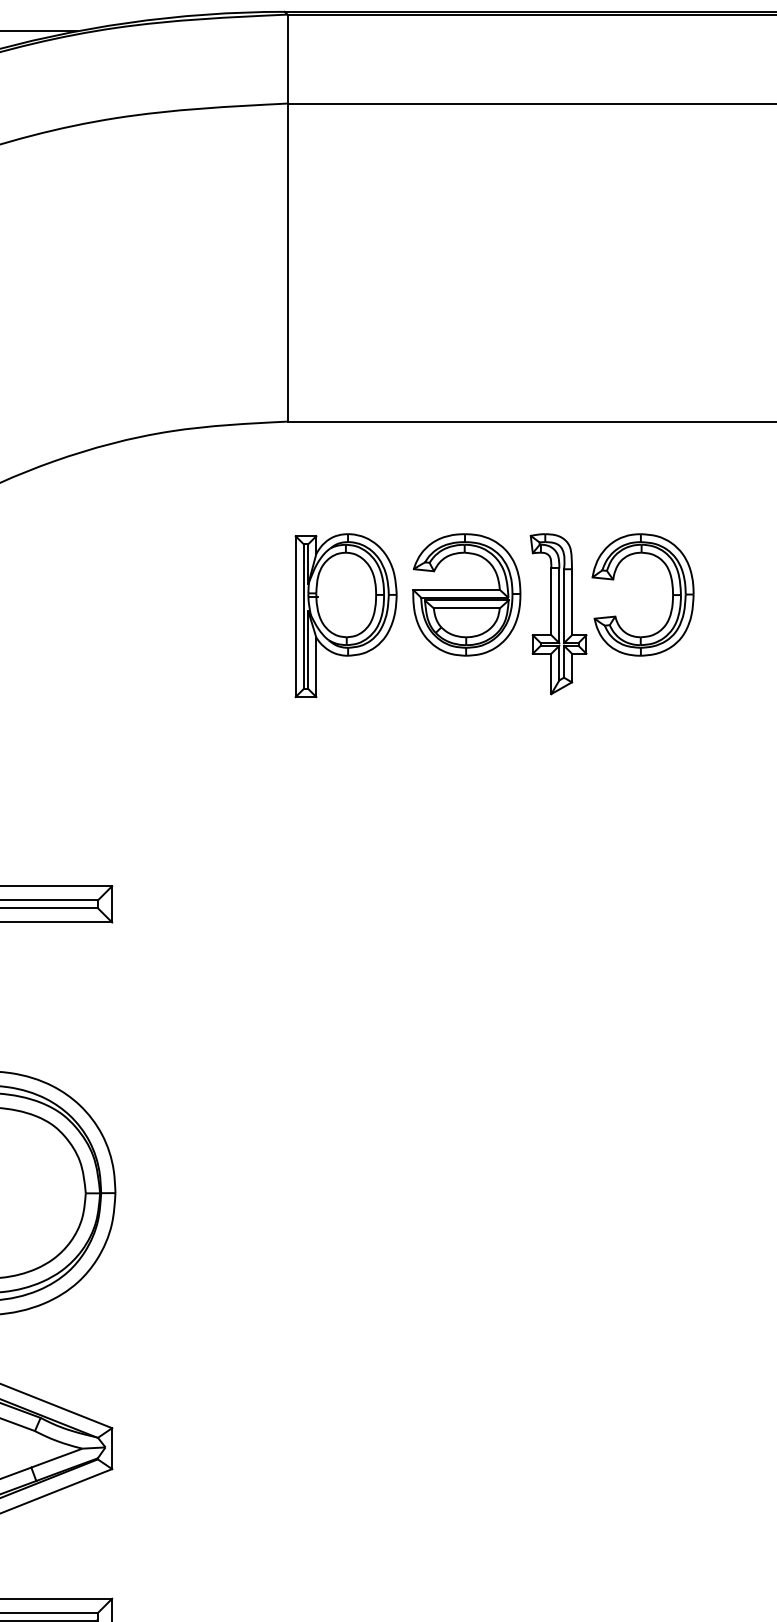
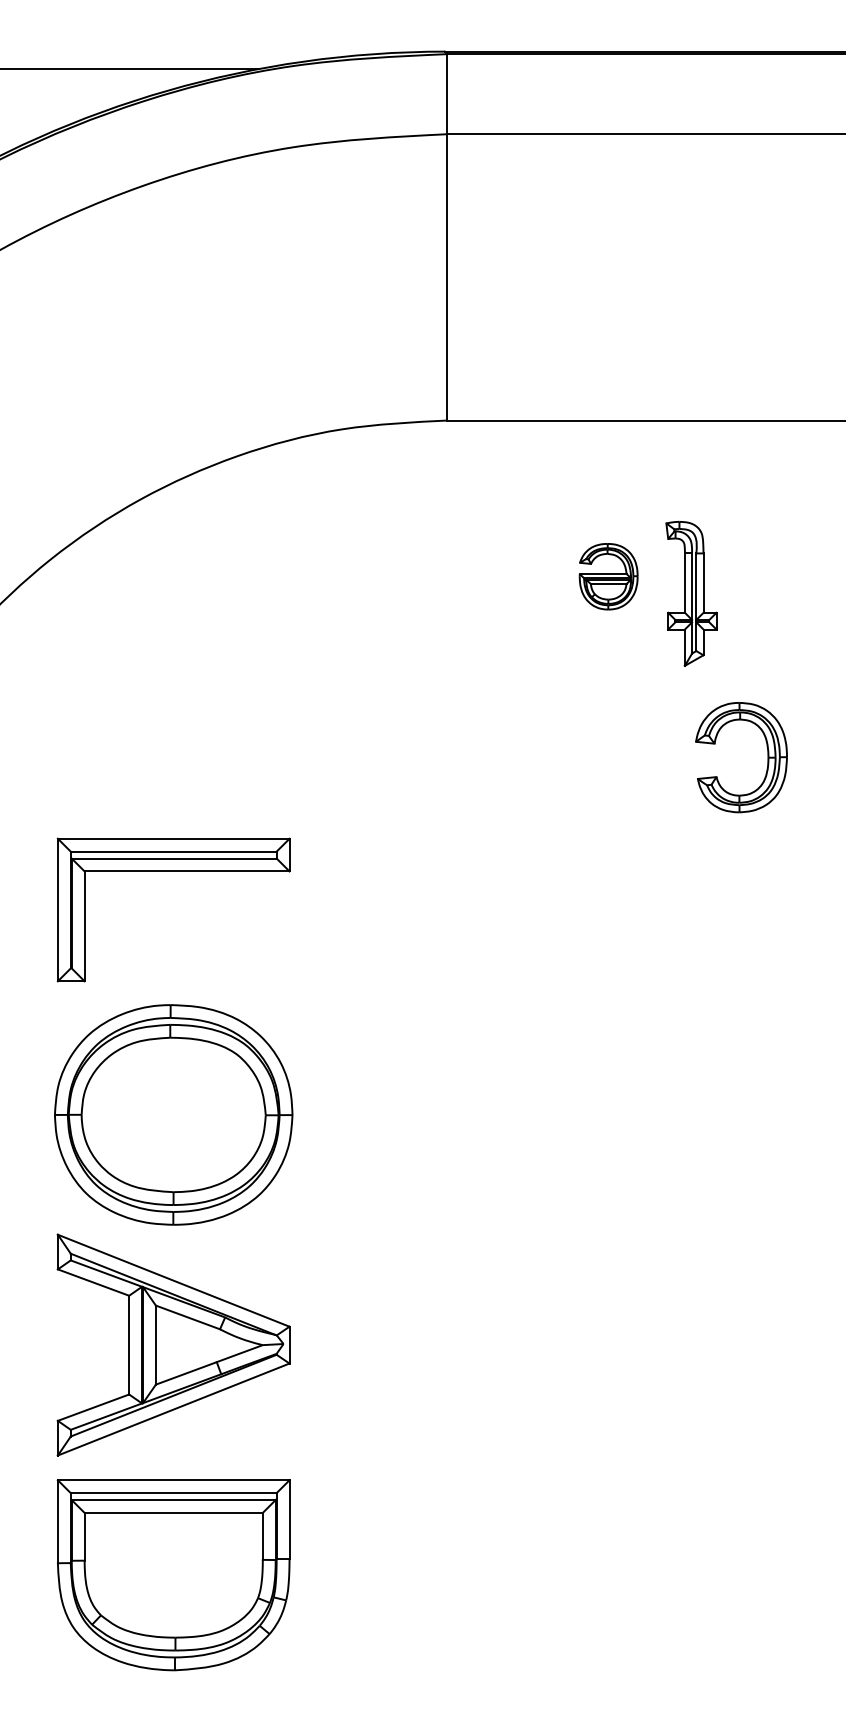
part: (466, 594) -> (608, 576), size x0.6
part: (671, 594) -> (767, 757), moved
part: (345, 615) -> (499, 595), removed

